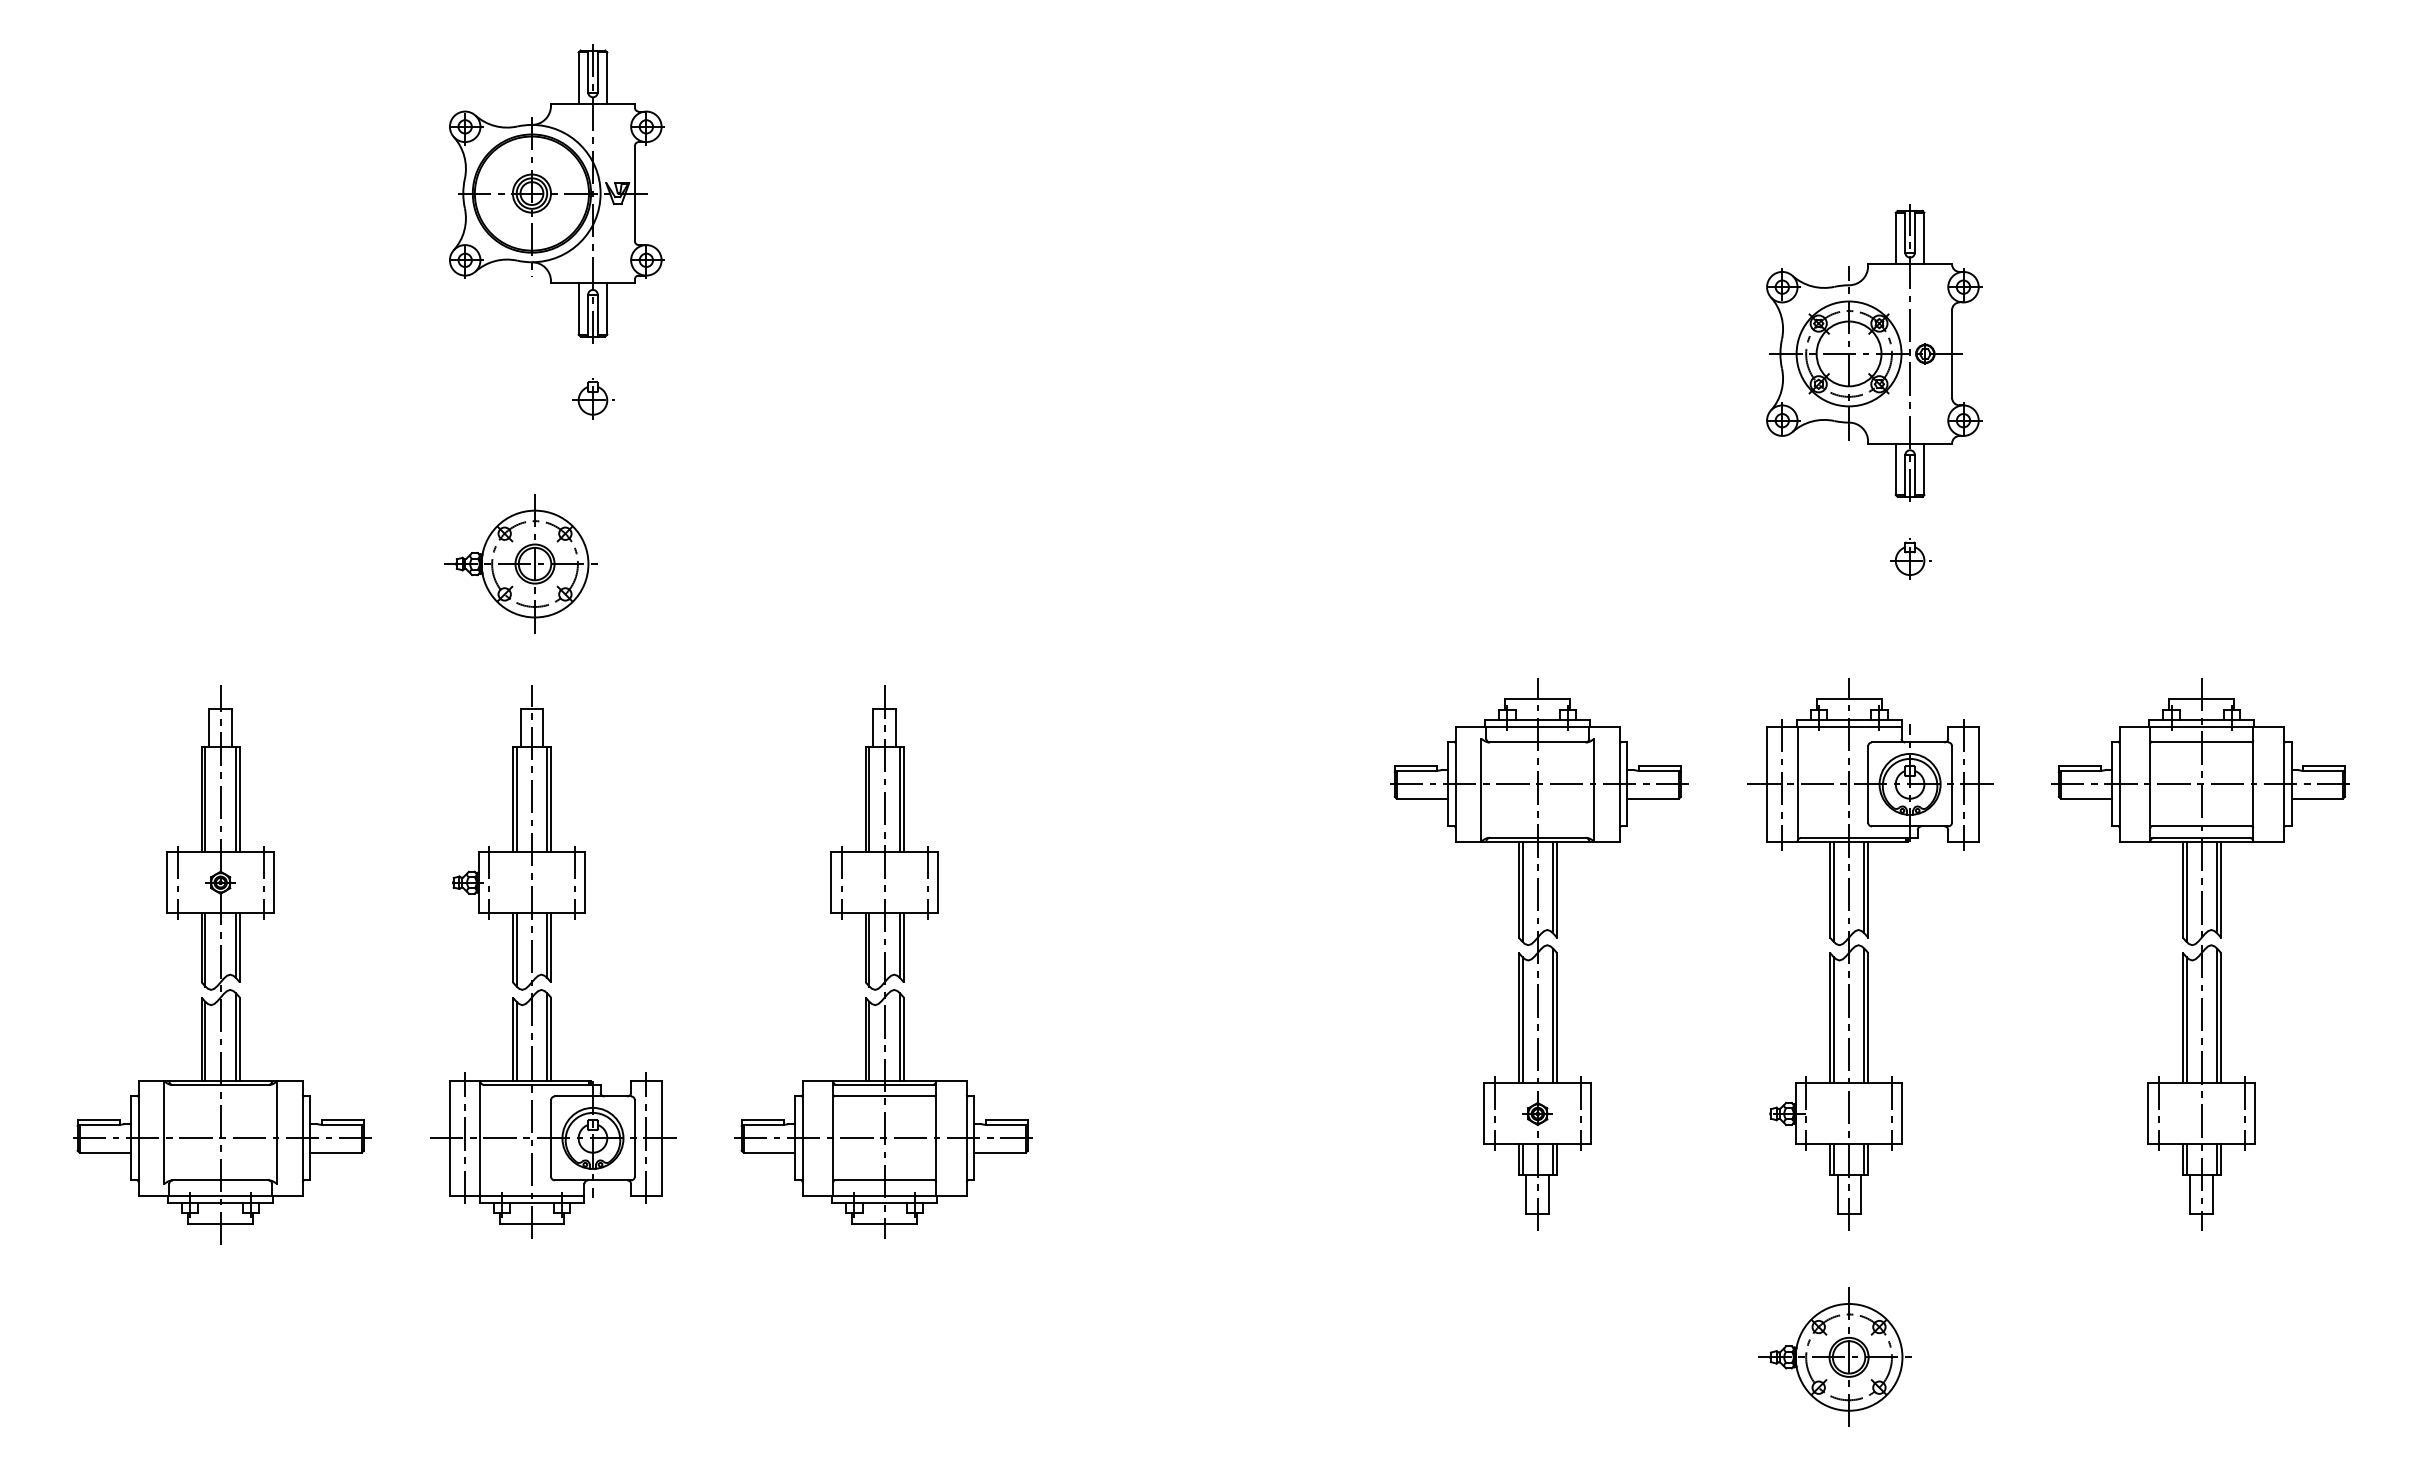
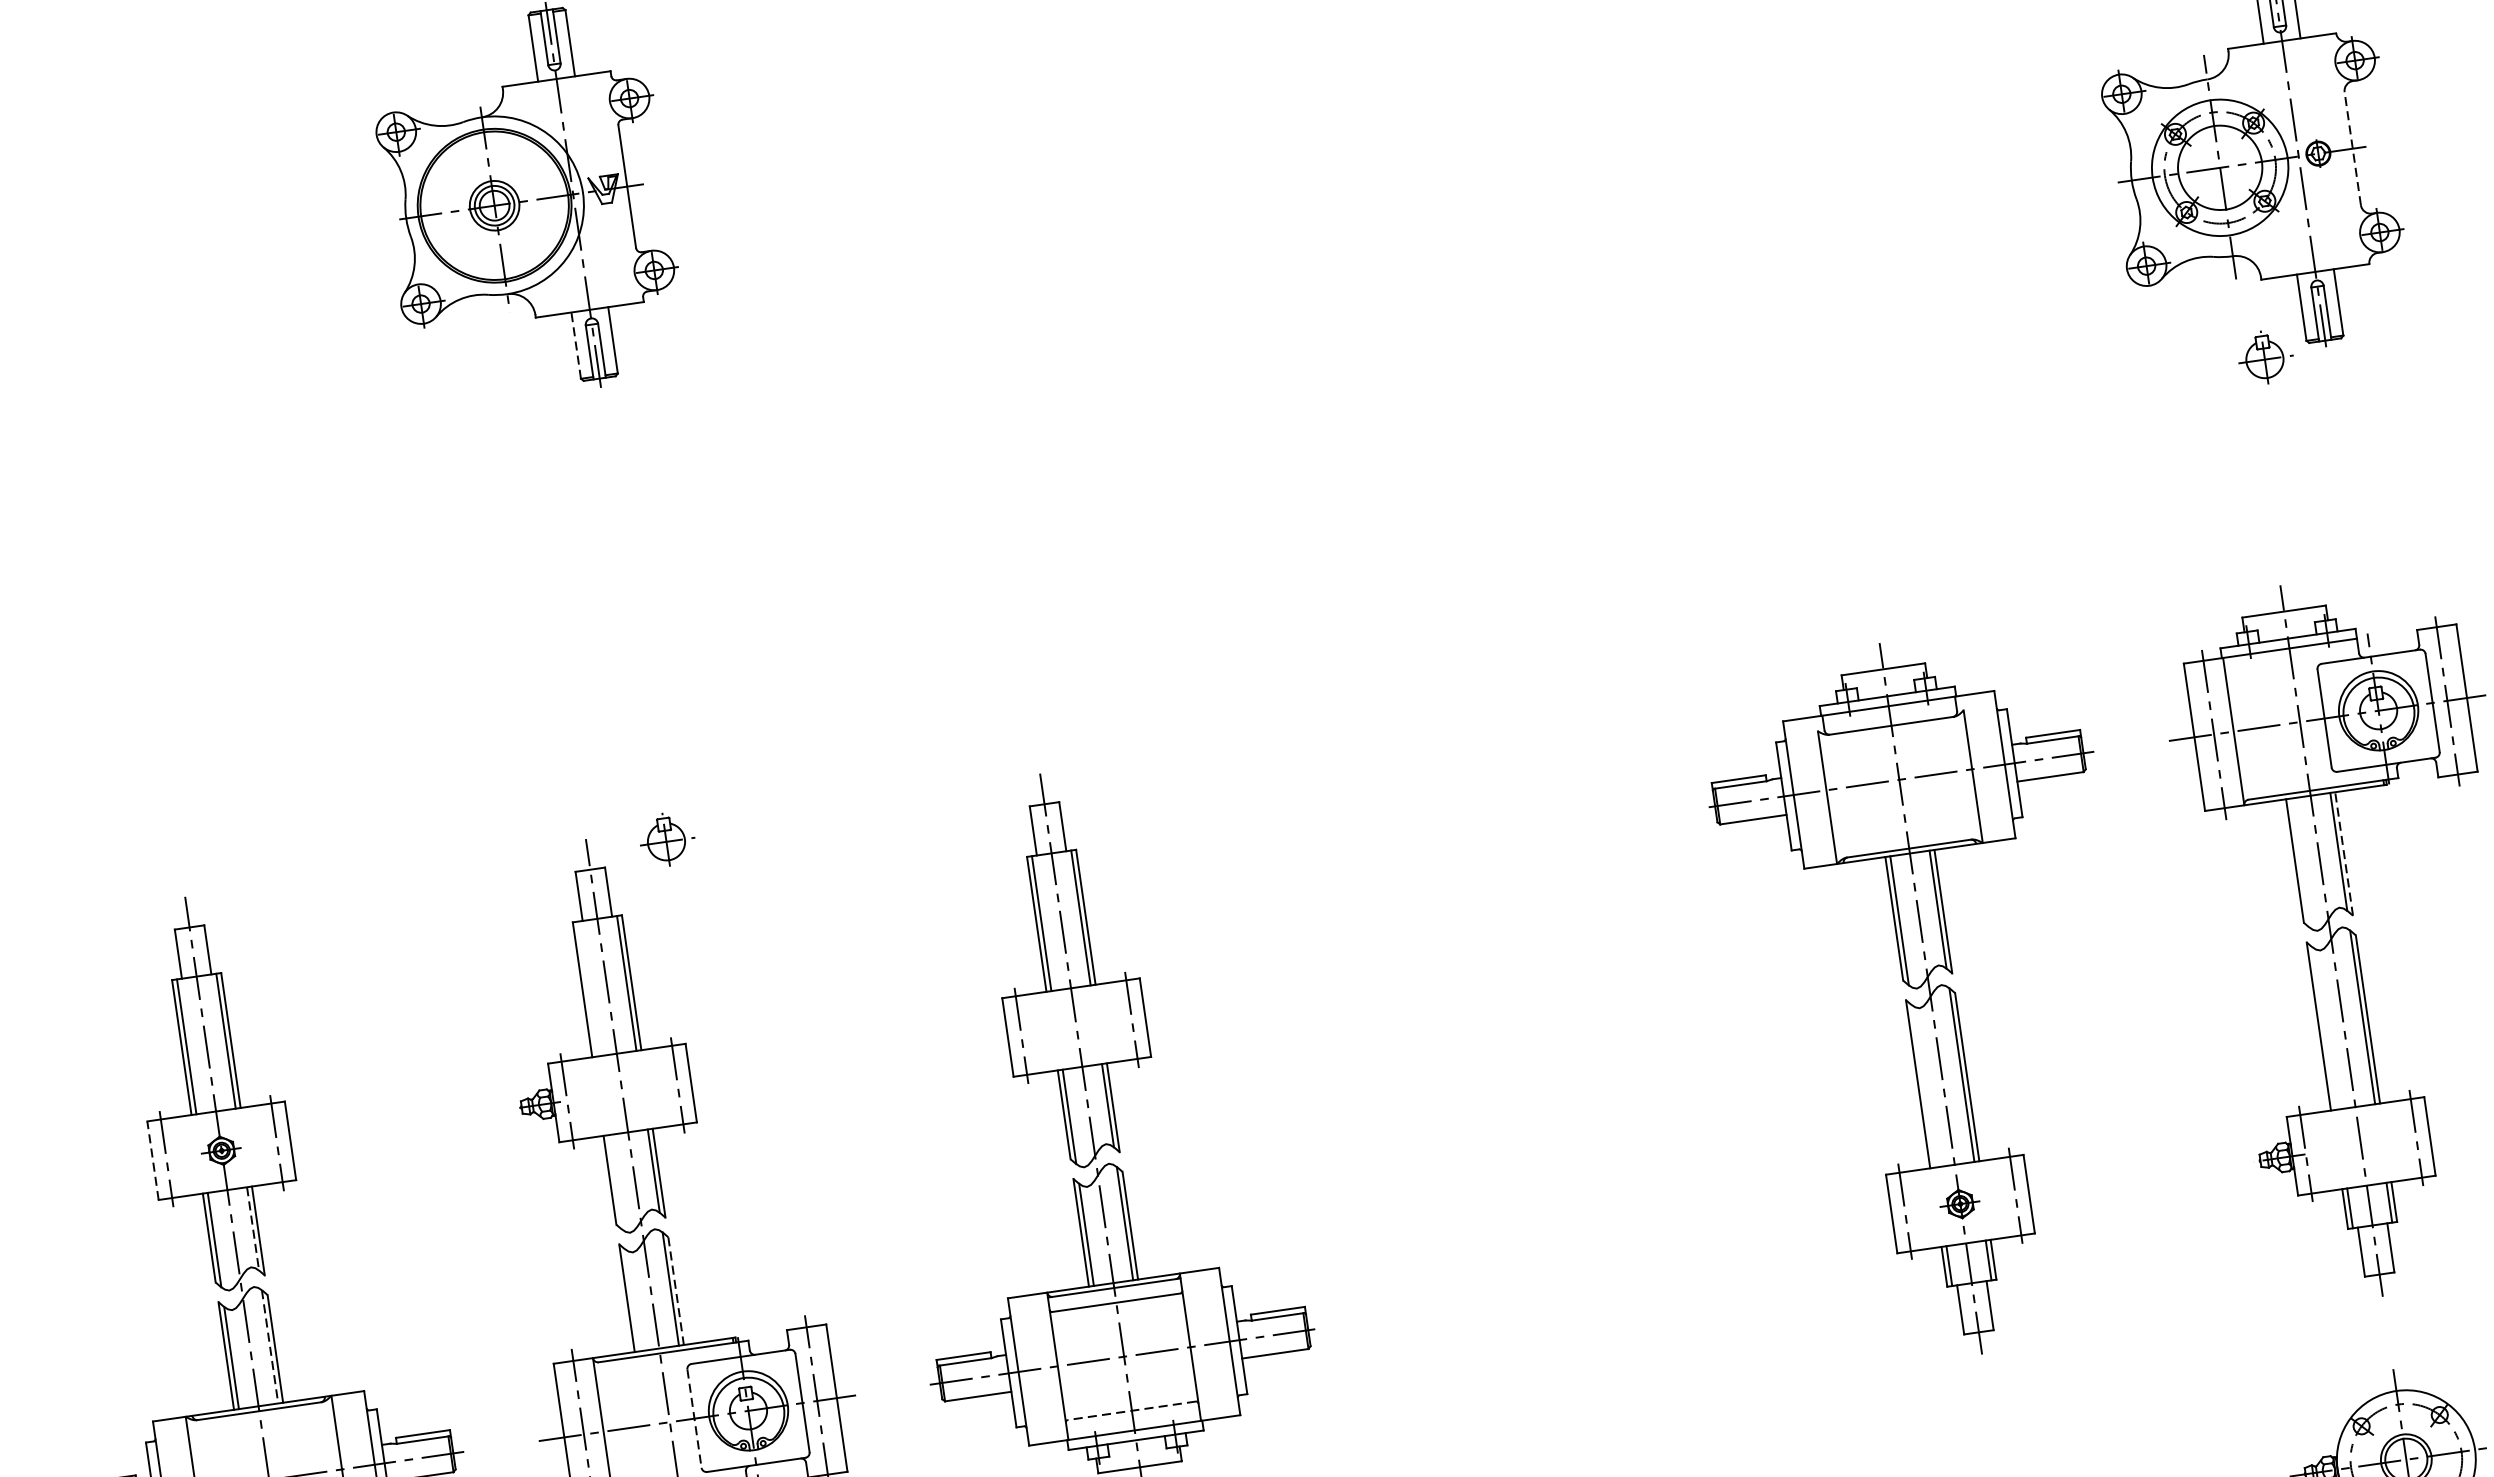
line: (578, 308) -> (575, 345), solid -> dashed
line: (1952, 353) -> (2353, 148), solid -> dashed
part: (593, 398) -> (666, 839), moved
part: (1910, 558) -> (2265, 356), moved
part: (520, 563) -> (548, 684), removed
line: (516, 799) -> (587, 988), removed
line: (167, 882) -> (153, 1160), solid -> dashed
line: (1868, 889) -> (2344, 853), solid -> dashed
line: (1833, 891) -> (2299, 862), removed
line: (235, 946) -> (252, 1230), solid -> dashed
line: (516, 949) -> (614, 1181), removed
line: (1522, 1020) -> (1923, 1086), removed
line: (1833, 1020) -> (2323, 1028), removed
line: (235, 1037) -> (269, 1347), solid -> dashed
line: (551, 1039) -> (676, 1291), solid -> dashed
line: (516, 1041) -> (632, 1300), removed
line: (551, 1138) -> (695, 1418), solid -> dashed
line: (884, 1180) -> (1131, 1410), solid -> dashed

